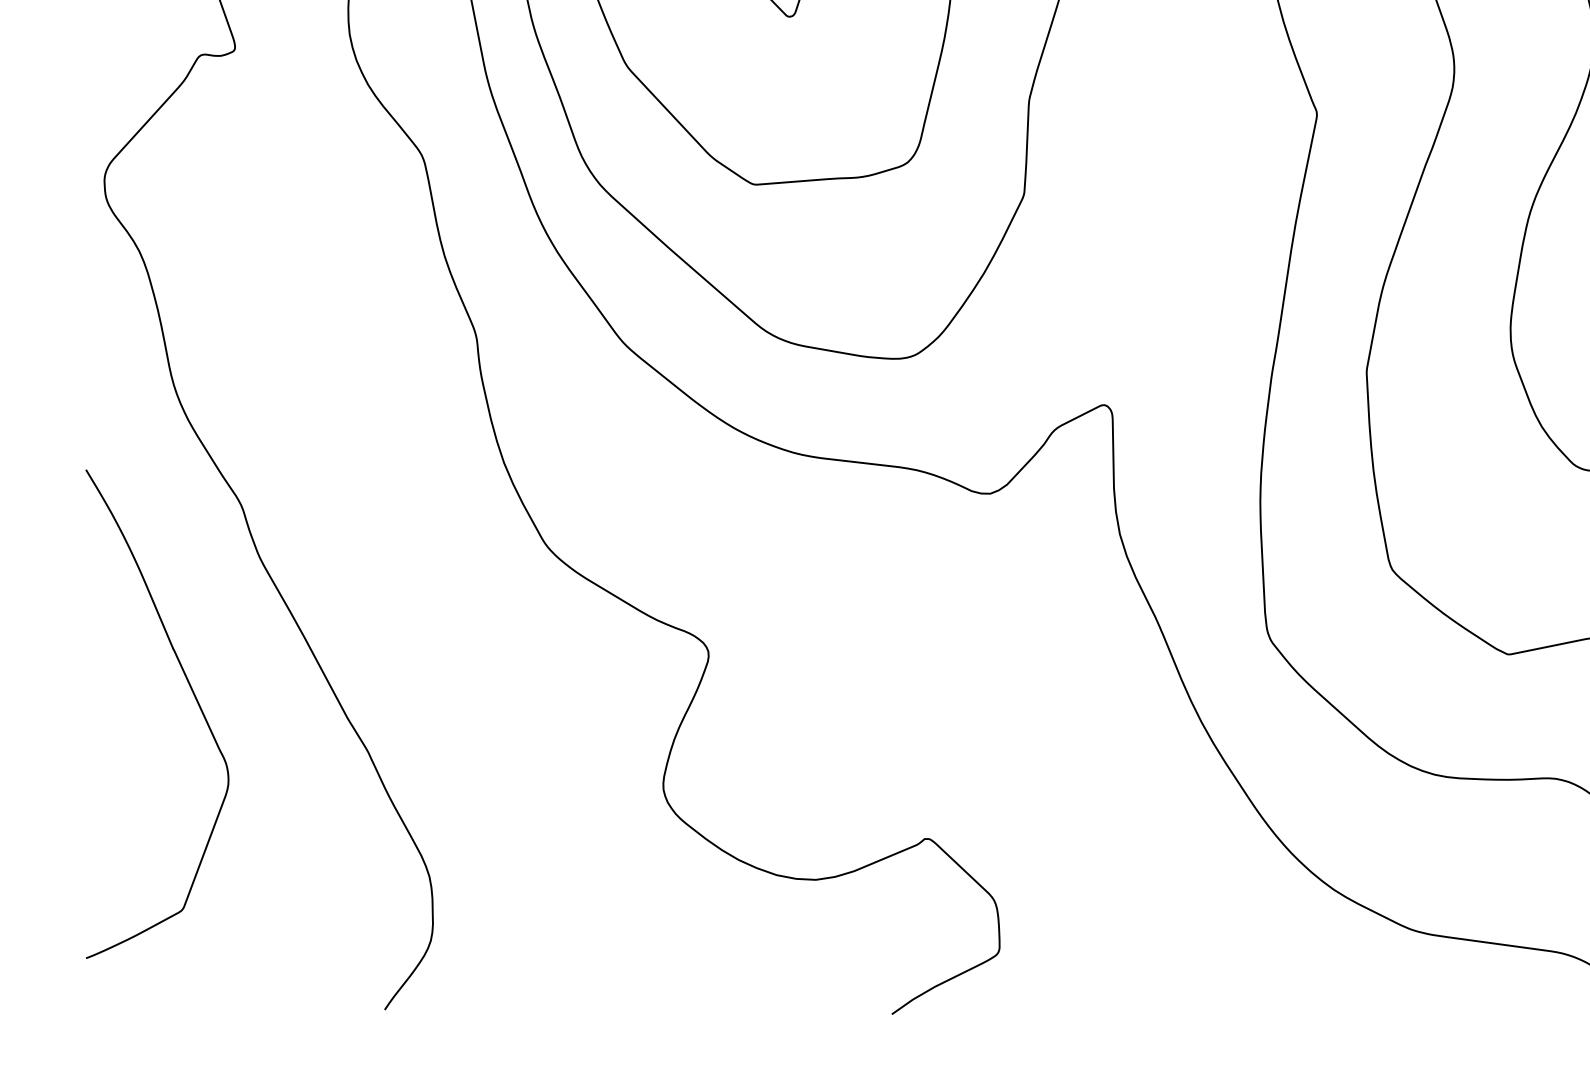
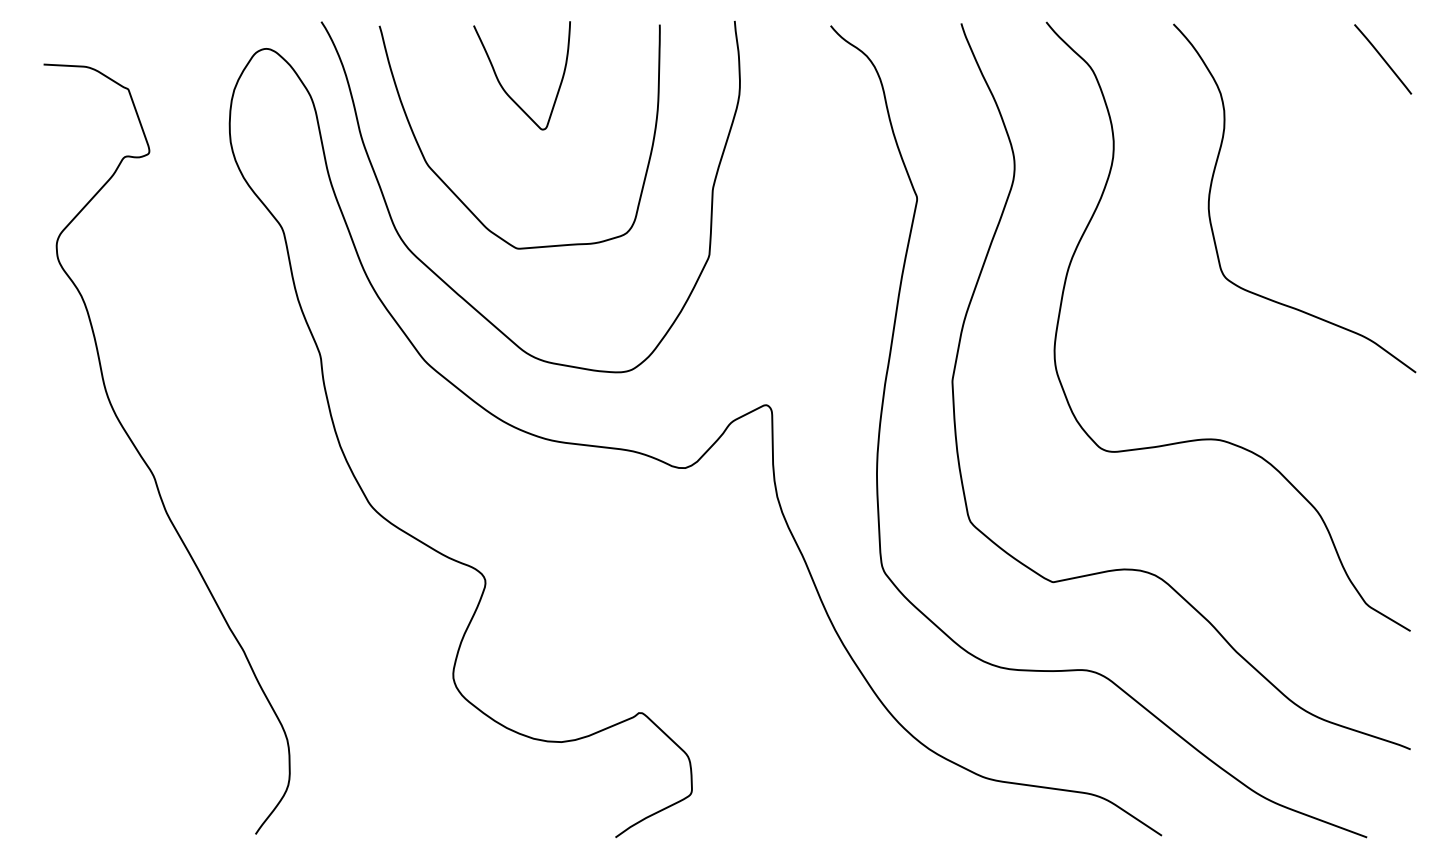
curve: (192, 695) -> (119, 611), removed

